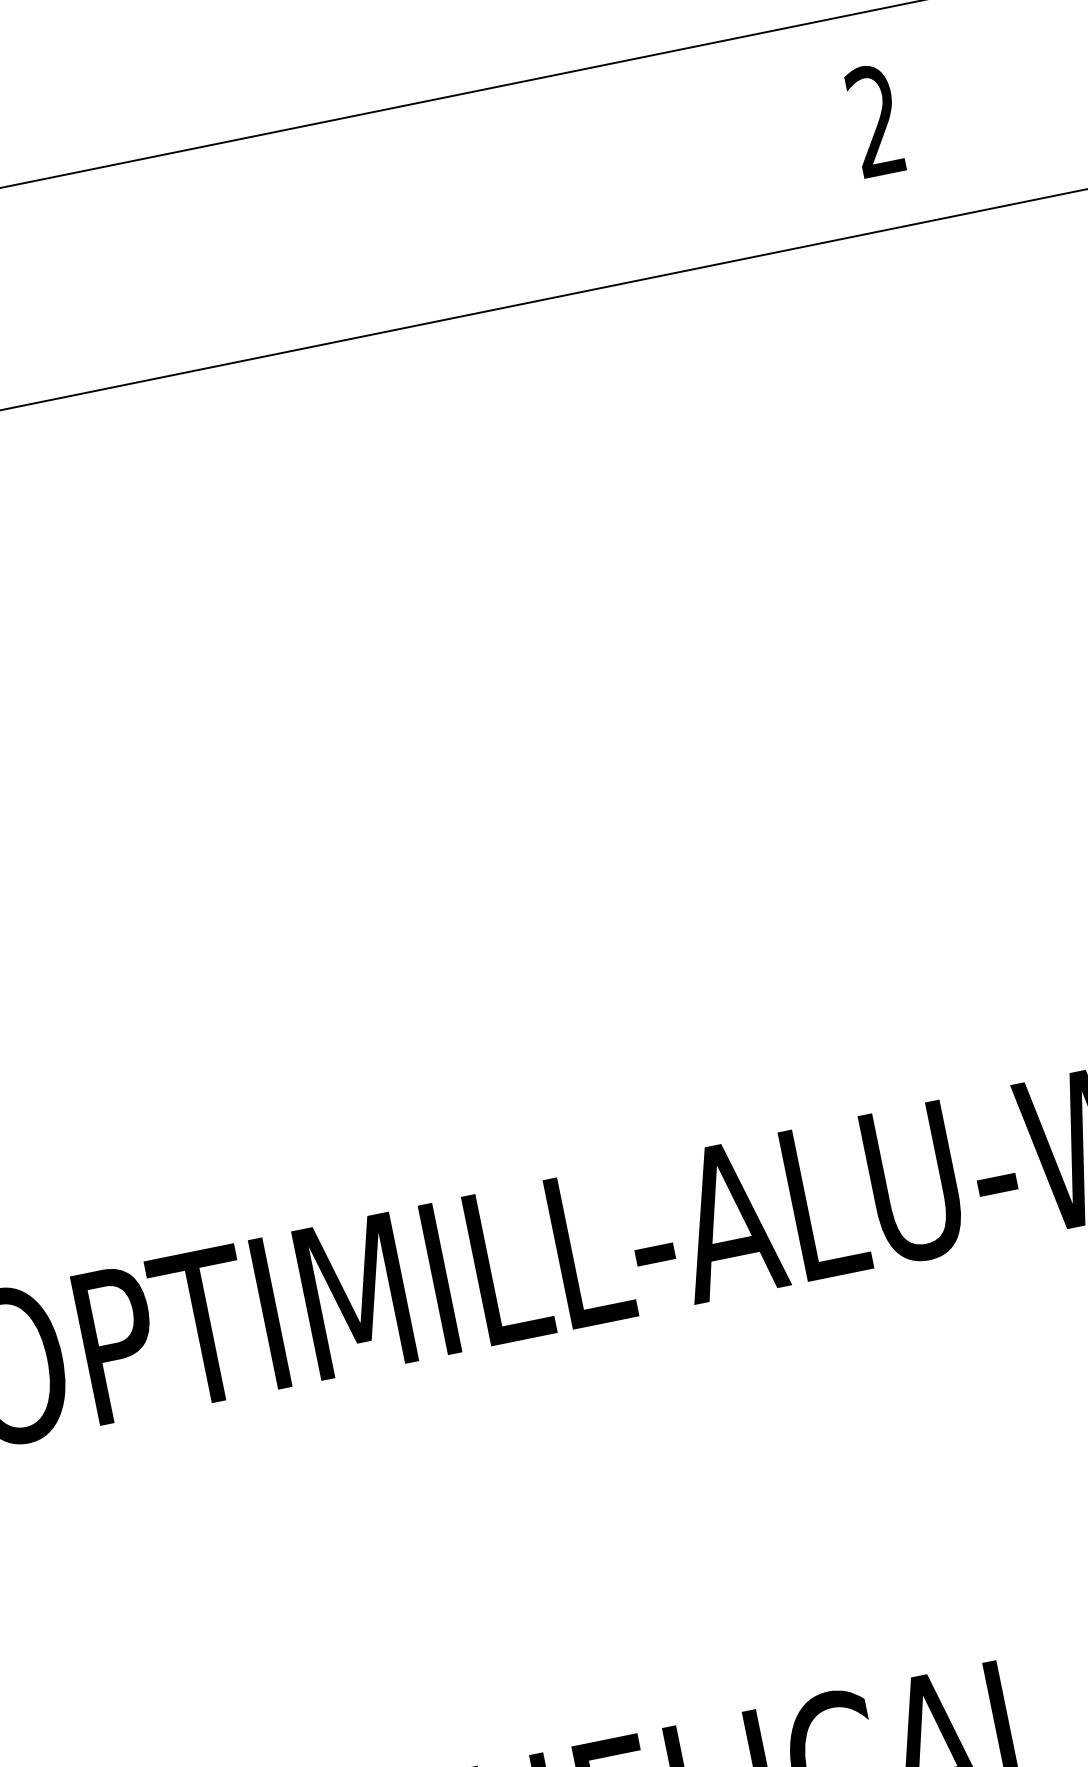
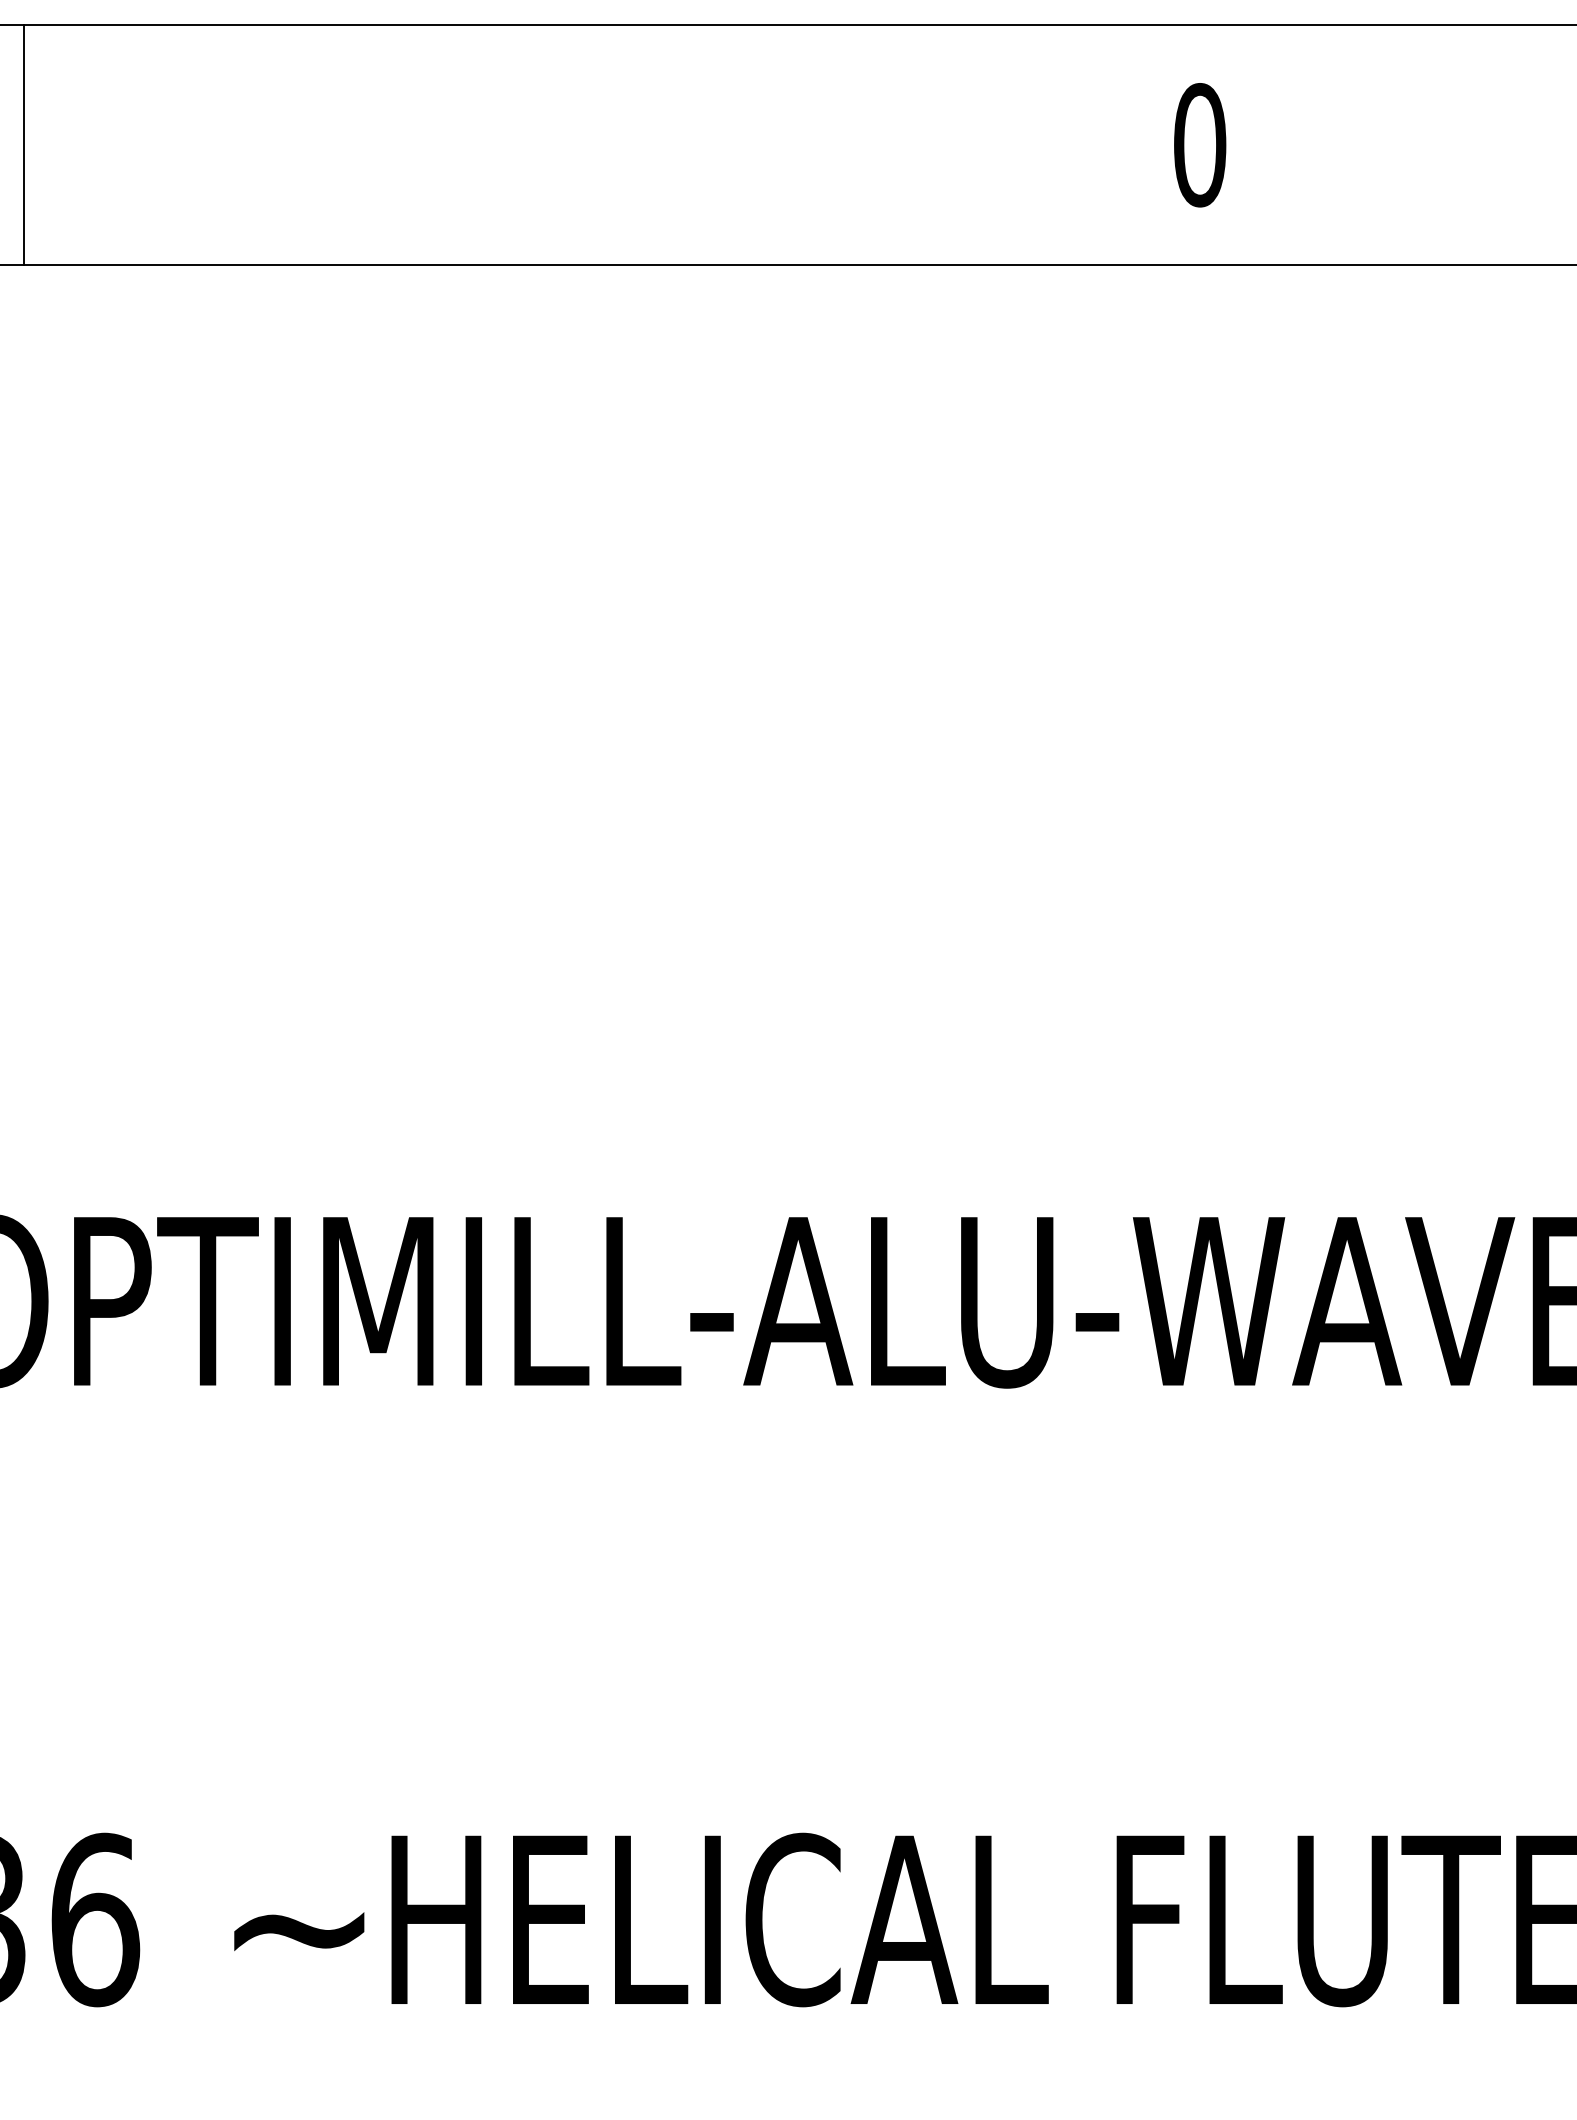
text: (876, 121) -> (1200, 145), 2 -> 0

